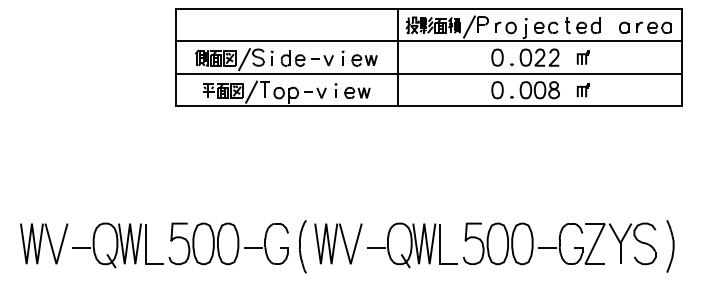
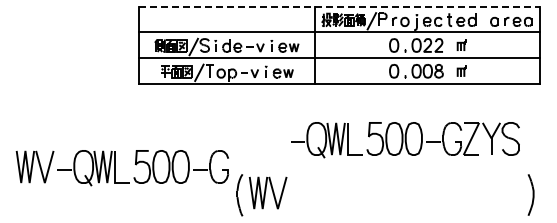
line: (428, 8) -> (339, 6), solid -> dashed
part: (153, 245) -> (121, 168), moved
part: (511, 245) -> (405, 140), moved

